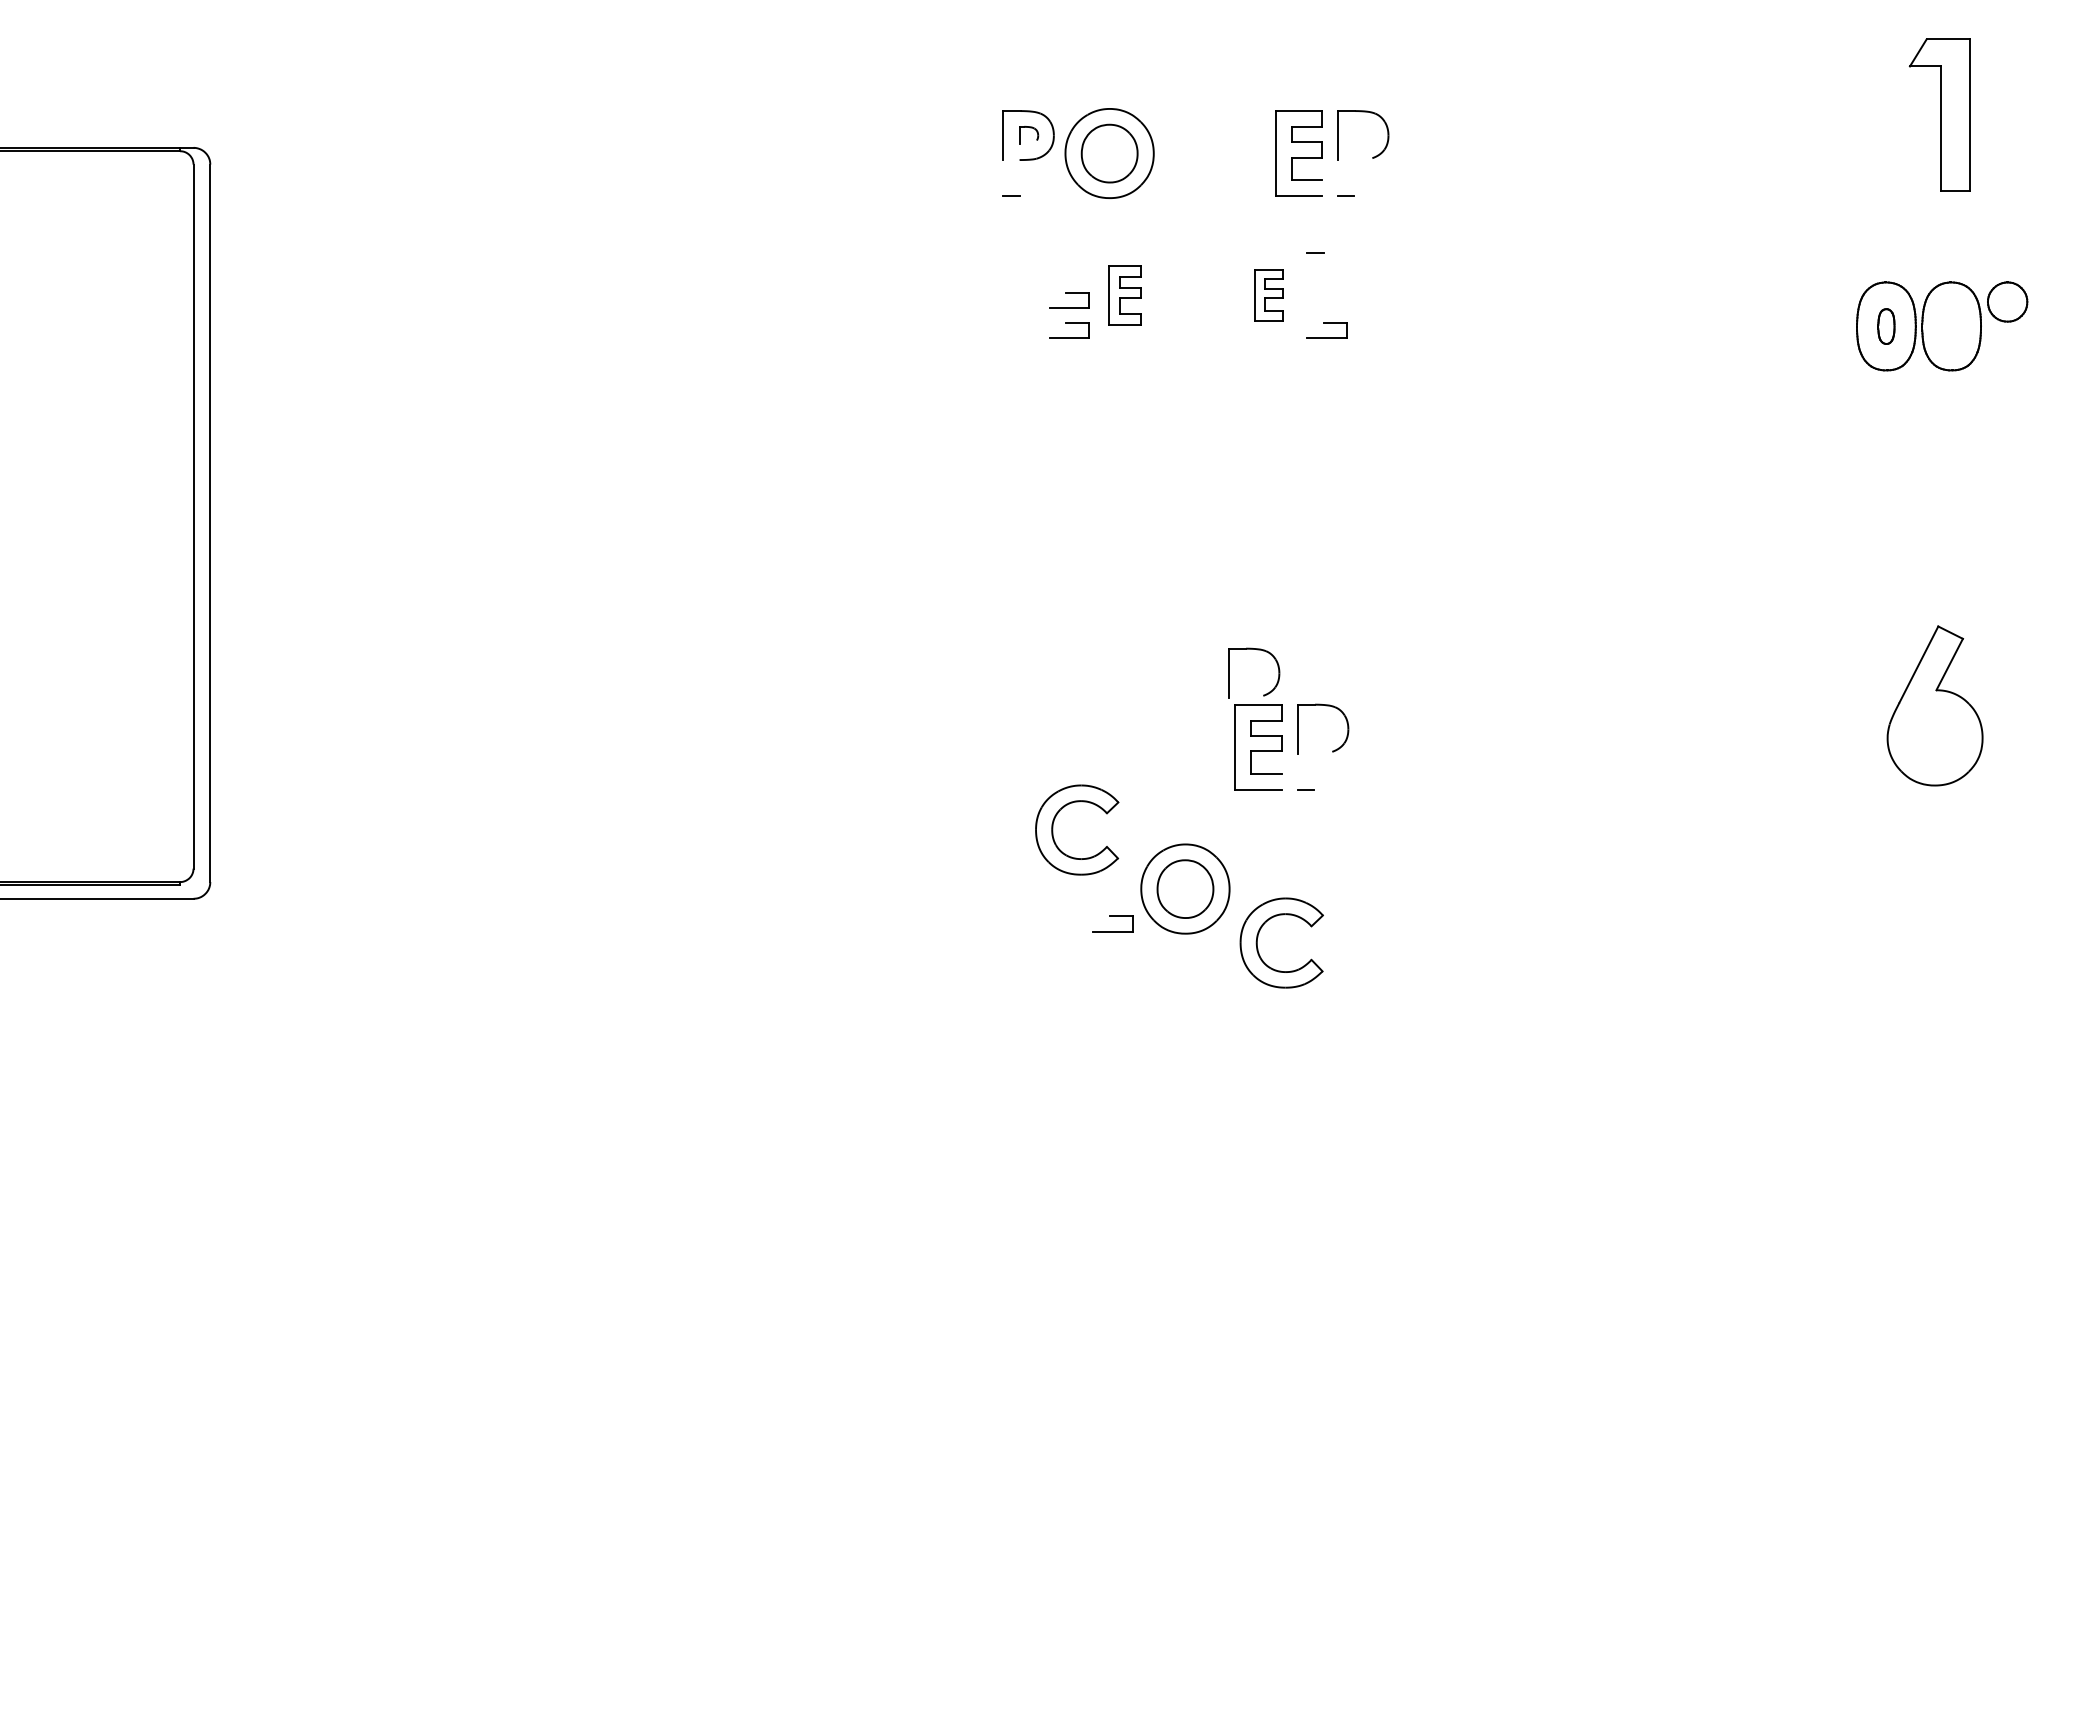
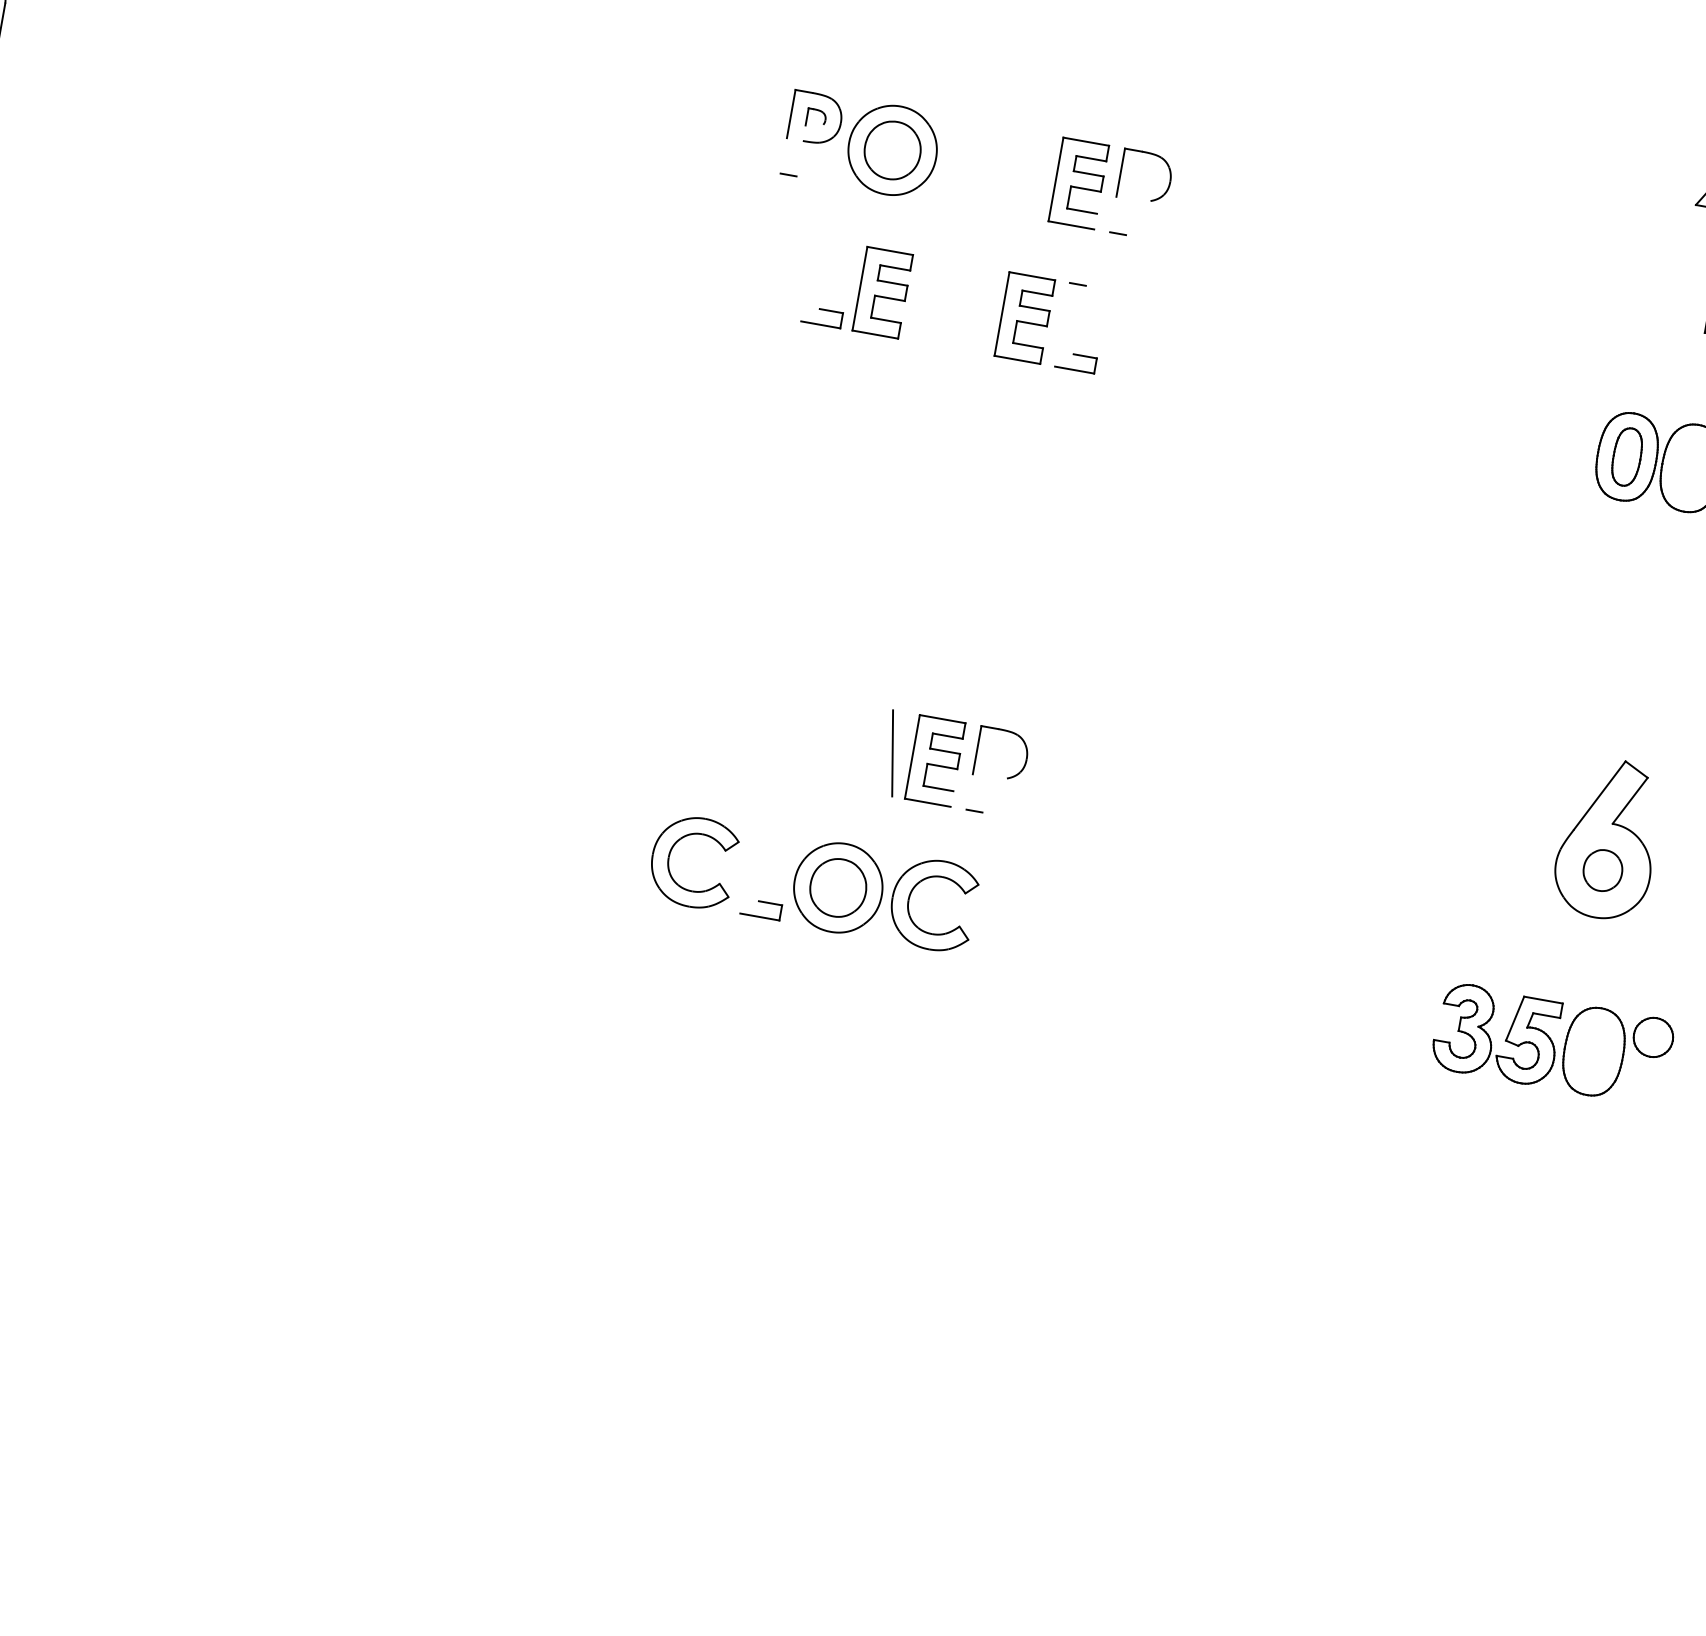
part: (1069, 293) -> (828, 281), removed
part: (1124, 295) -> (882, 292), size x1.43
part: (1268, 295) -> (1024, 318), size x1.67
part: (1886, 326) -> (1627, 456), size x1.67
part: (1257, 650) -> (951, 665), removed
part: (1935, 737) -> (1603, 870), added
line: (1215, 746) -> (892, 752), added
part: (1053, 829) -> (670, 857), moved
part: (1915, 917) -> (1552, 1043), added
part: (1258, 937) -> (911, 895), moved

